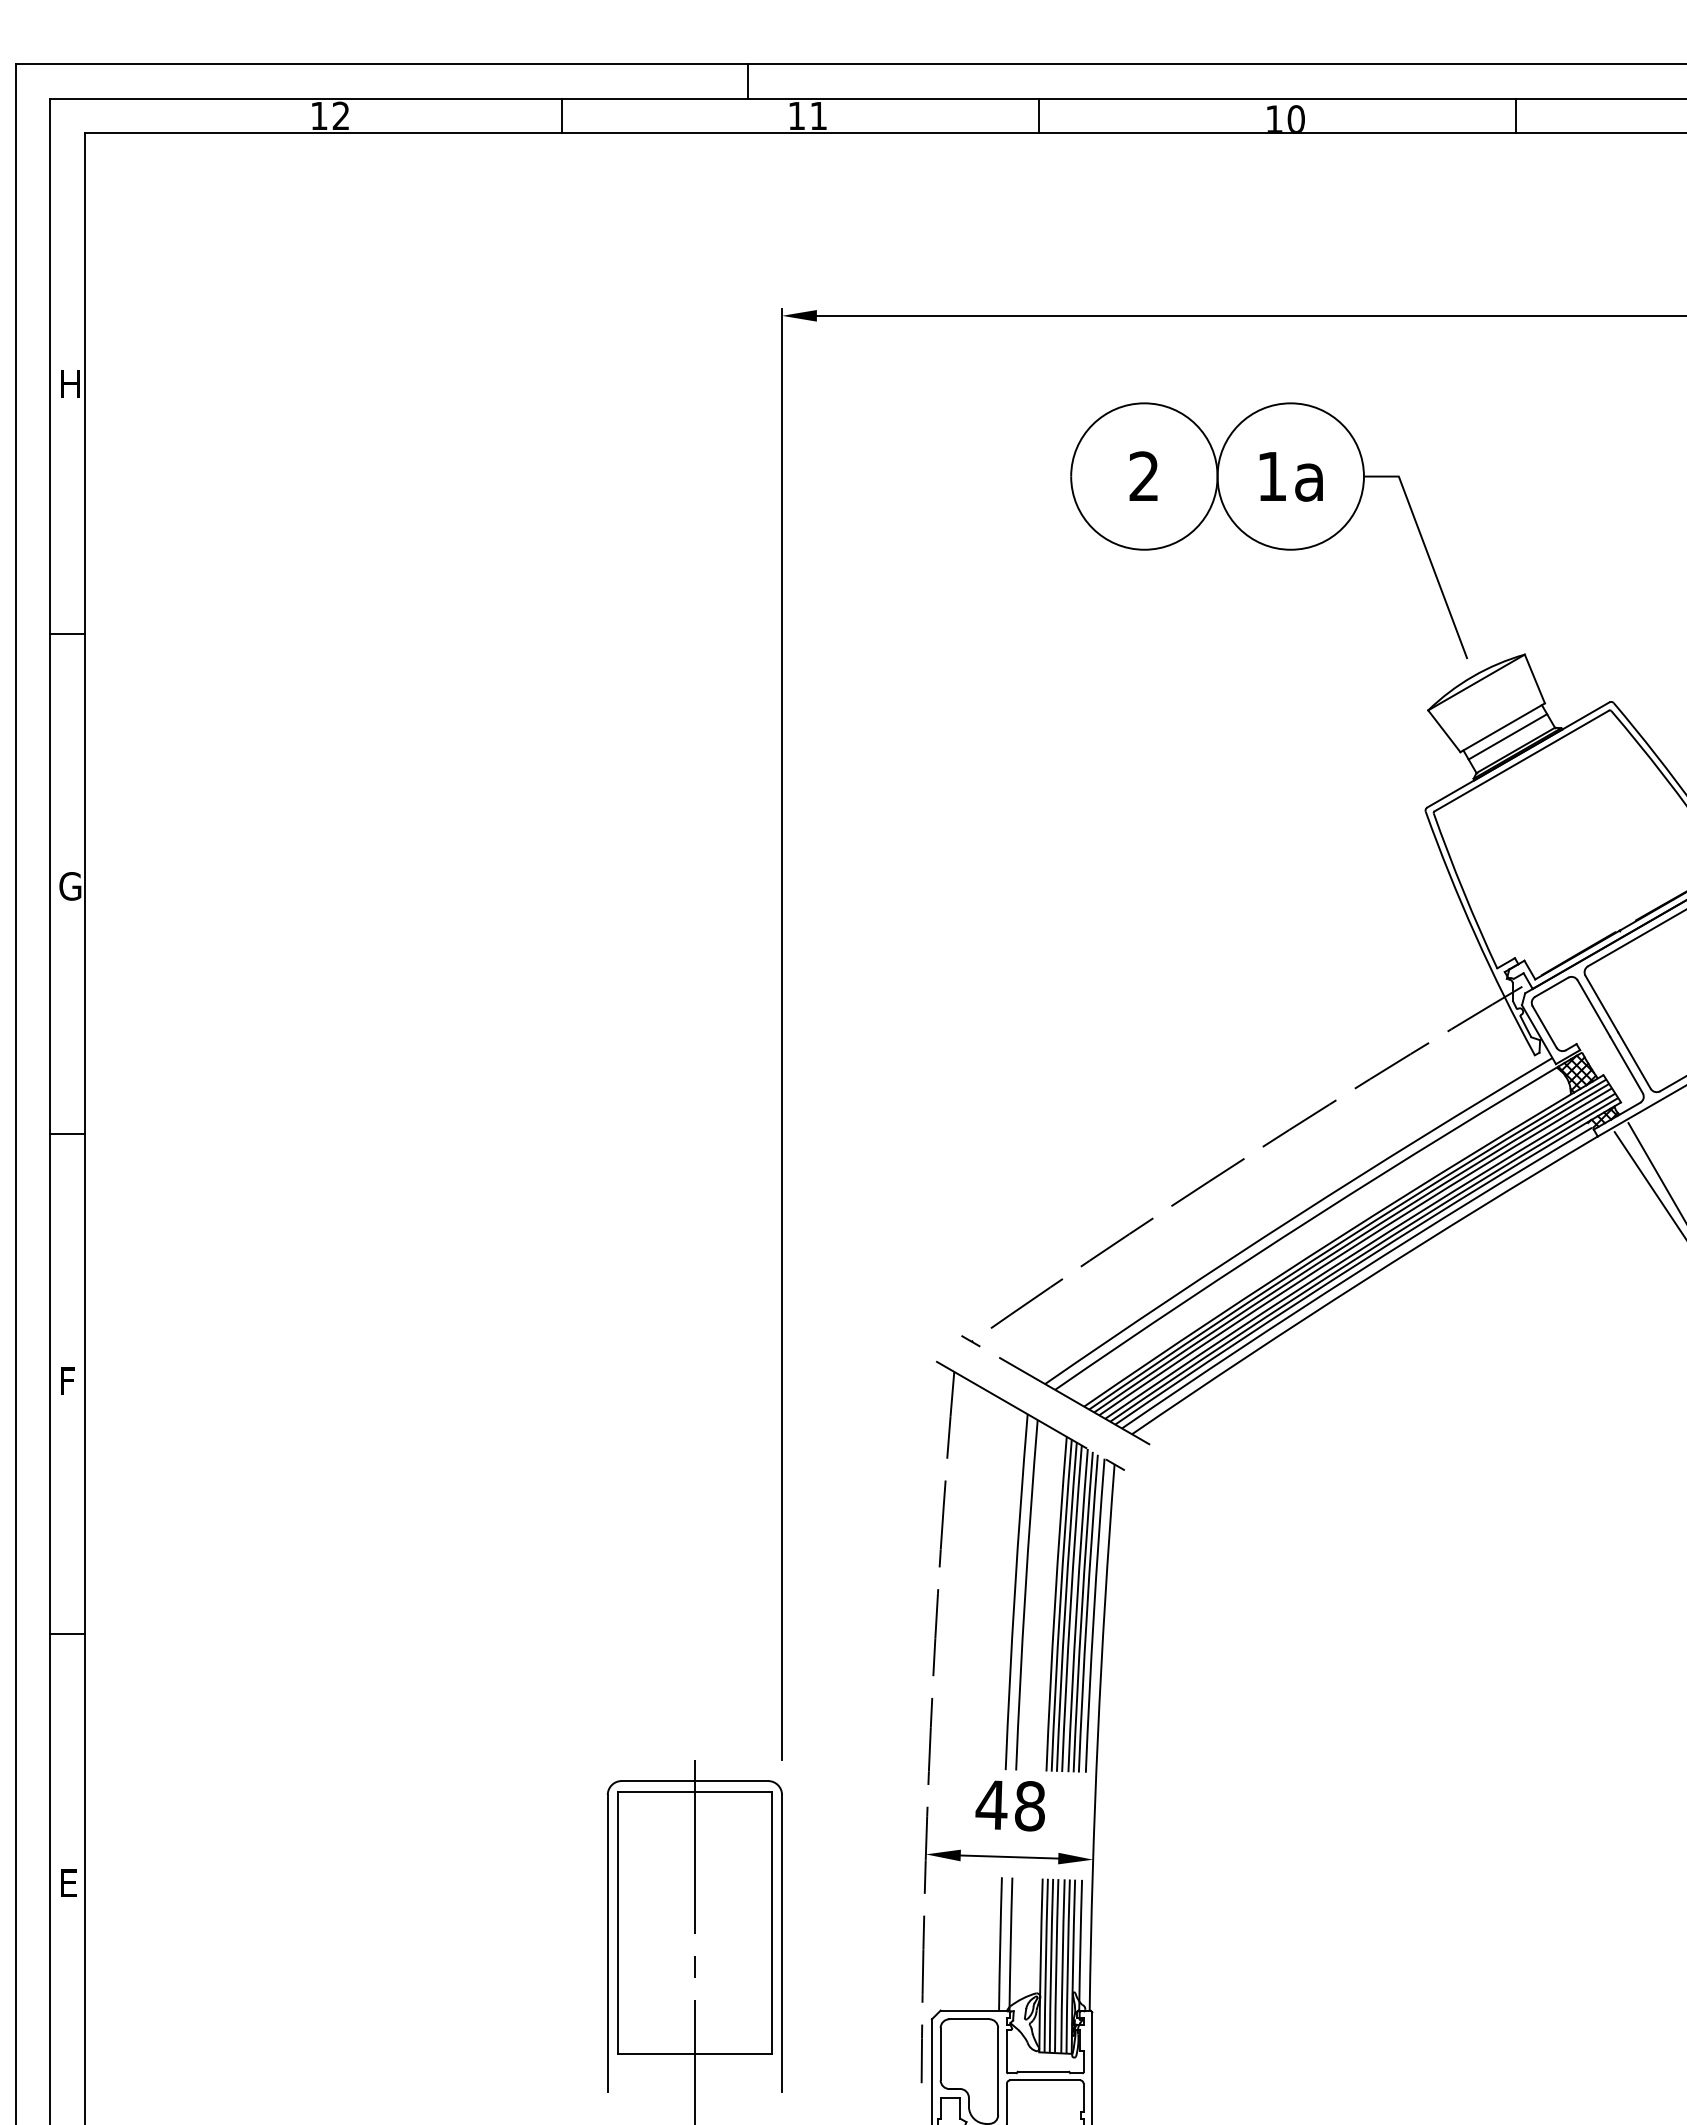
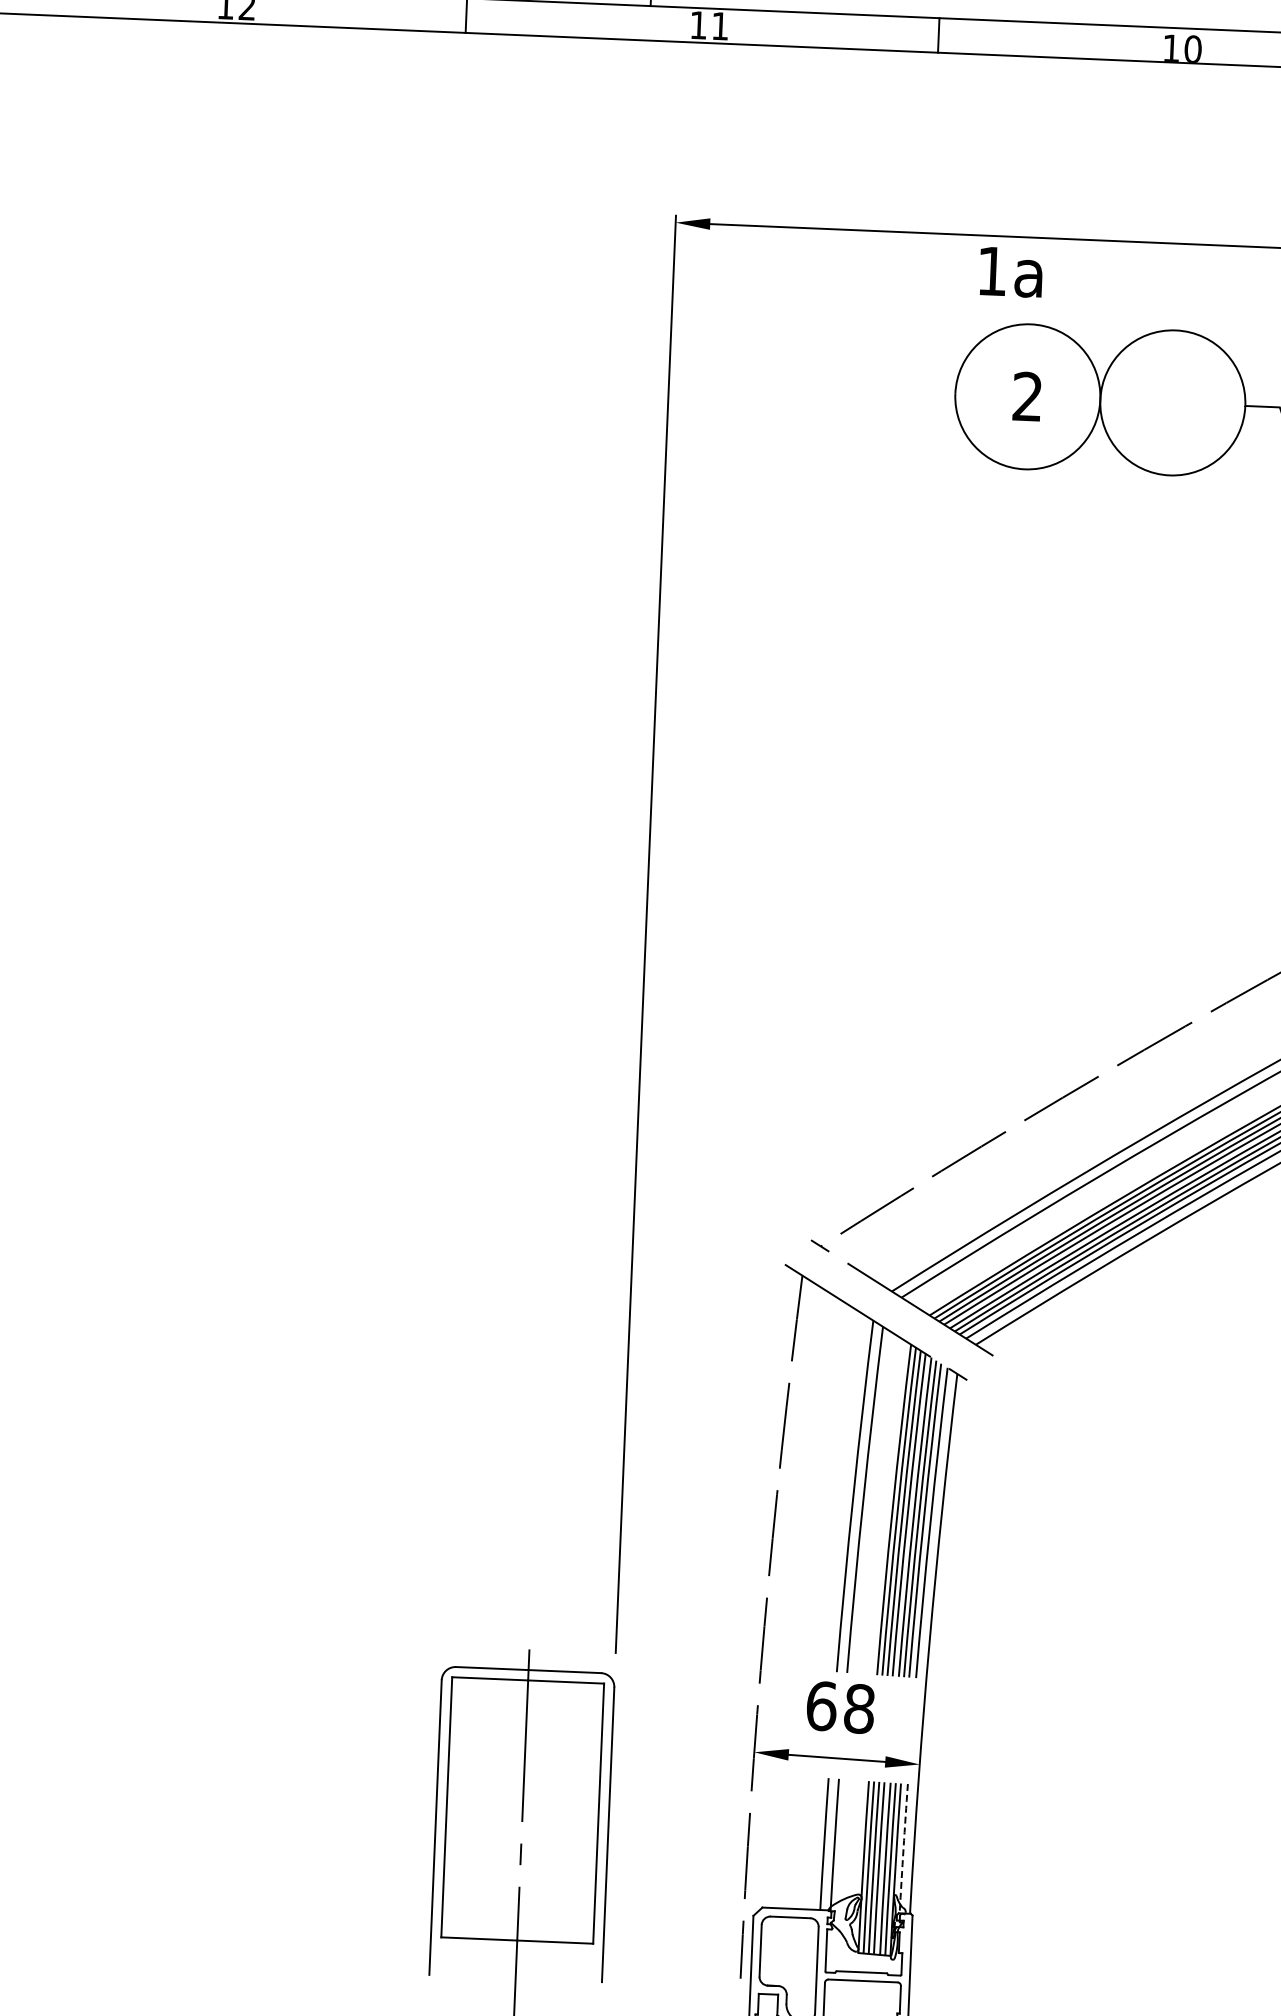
text: (1290, 476) -> (1010, 272), moved
text: (991, 1804) -> (821, 1705), 48 -> 68
arc: (1080, 1945) -> (903, 1848), solid -> dashed

